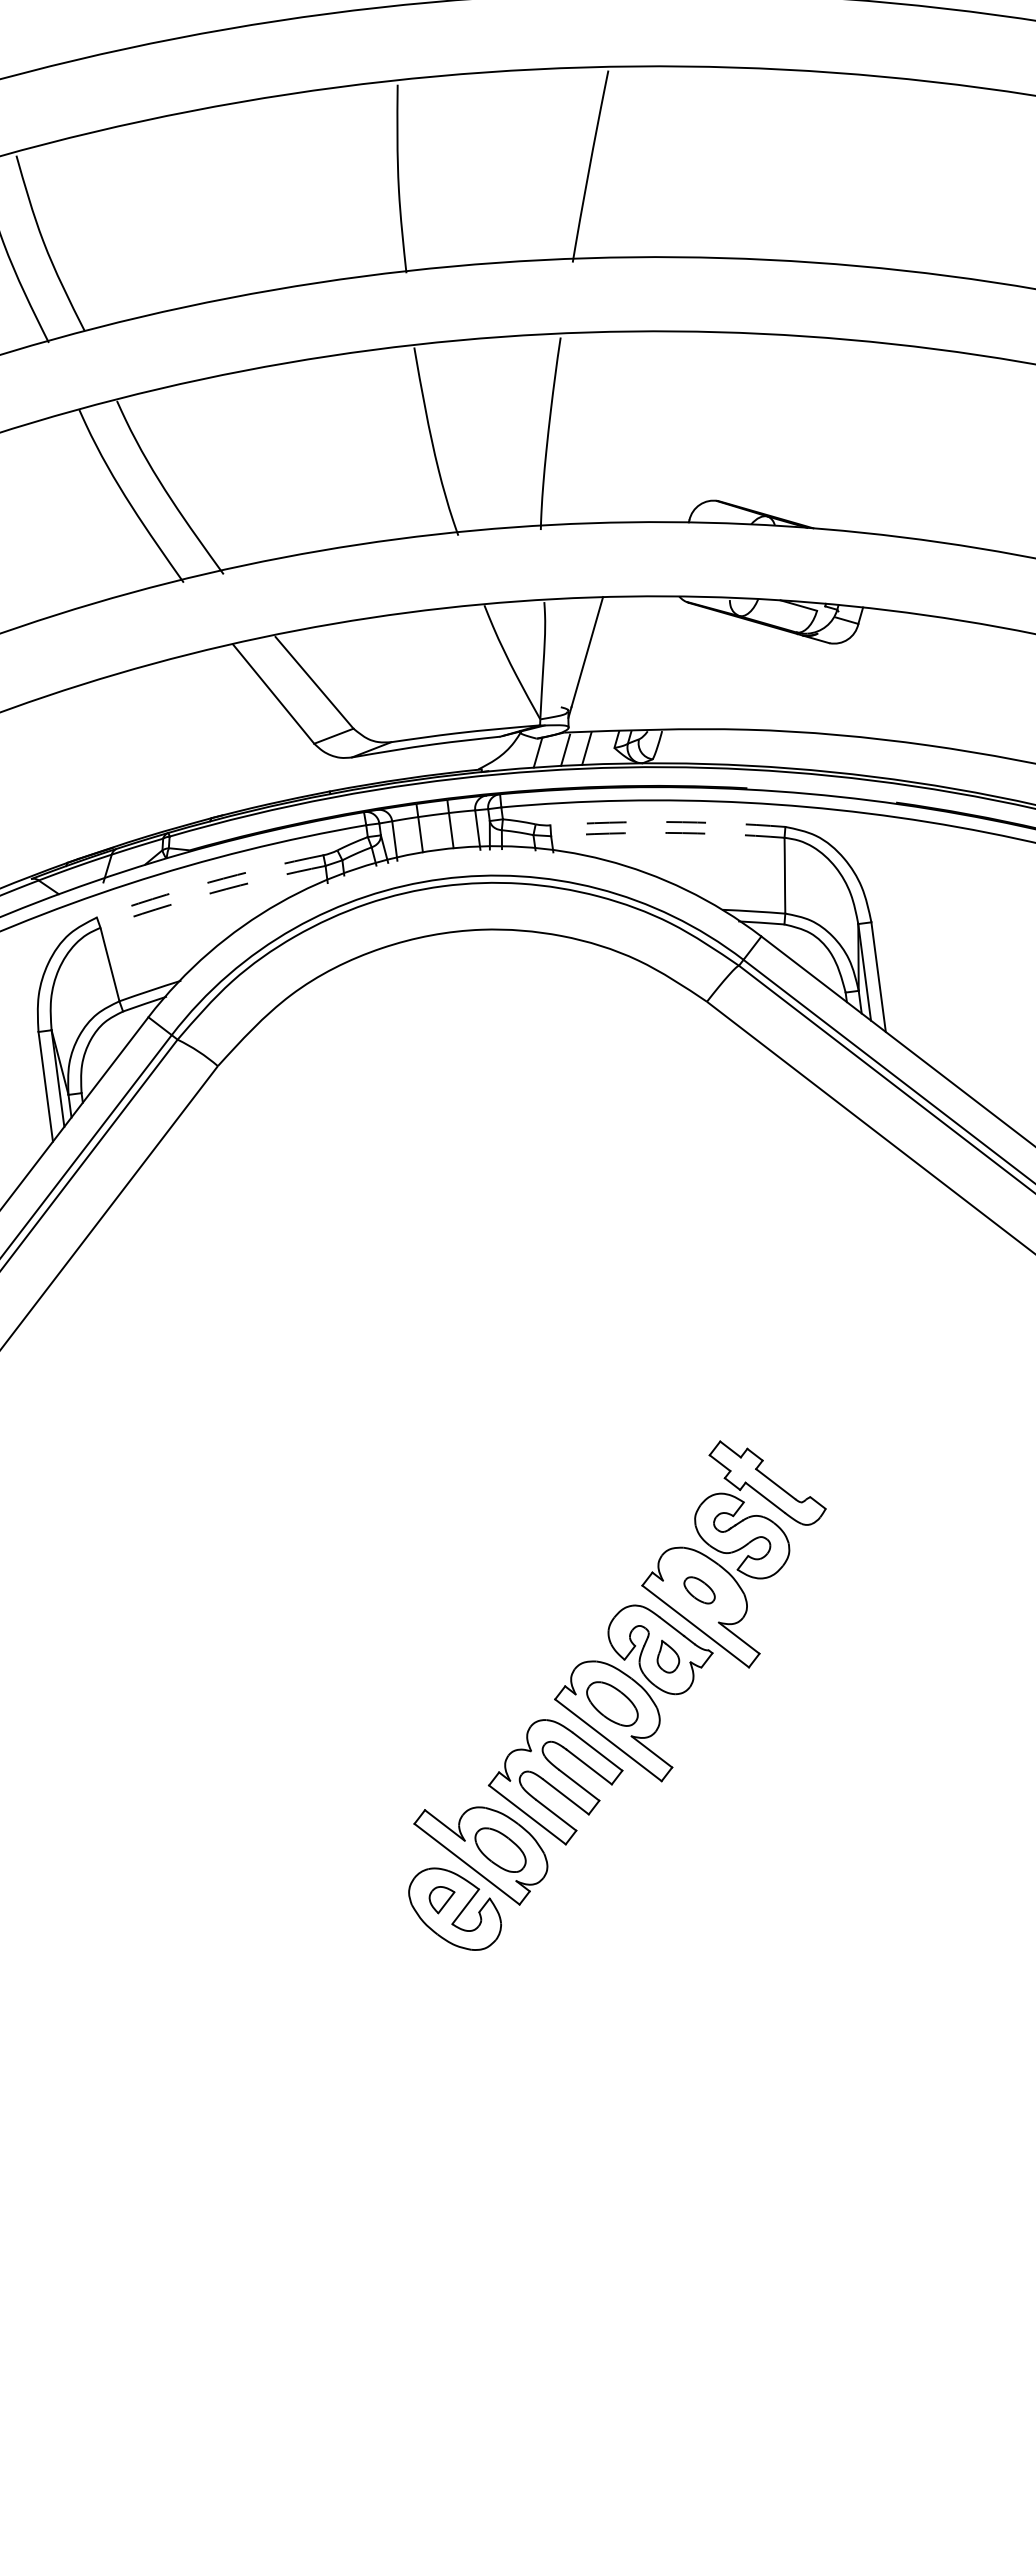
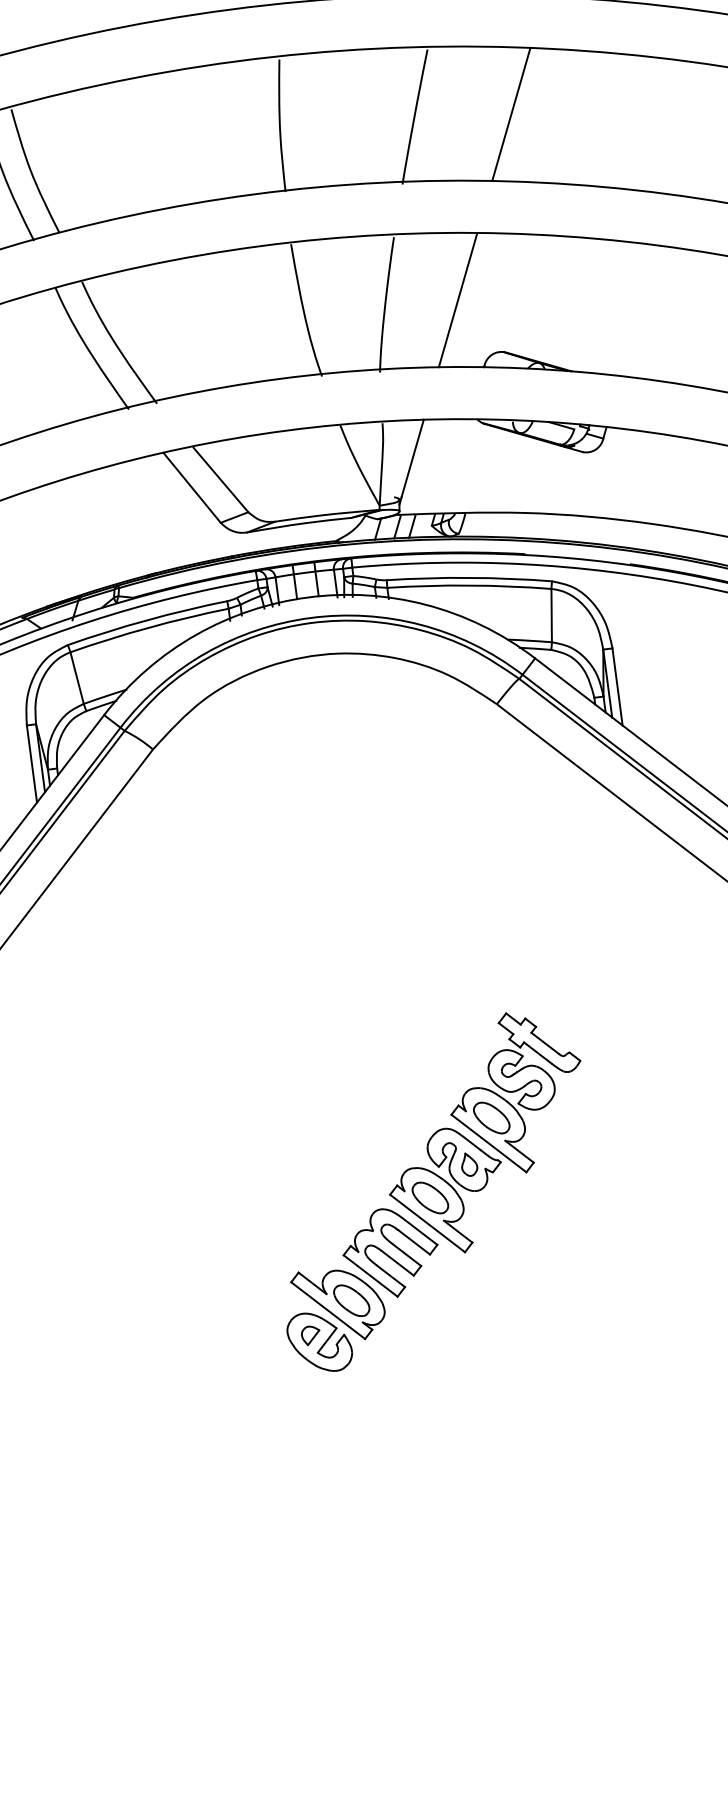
line: (727, 162) -> (511, 114), added
line: (651, 426) -> (457, 299), added
arc: (667, 822) -> (469, 578), dashed -> solid
arc: (667, 832) -> (469, 585), dashed -> solid
arc: (209, 882) -> (147, 620), dashed -> solid
arc: (211, 892) -> (148, 627), dashed -> solid
part: (699, 1590) -> (491, 1118), size x1.67

